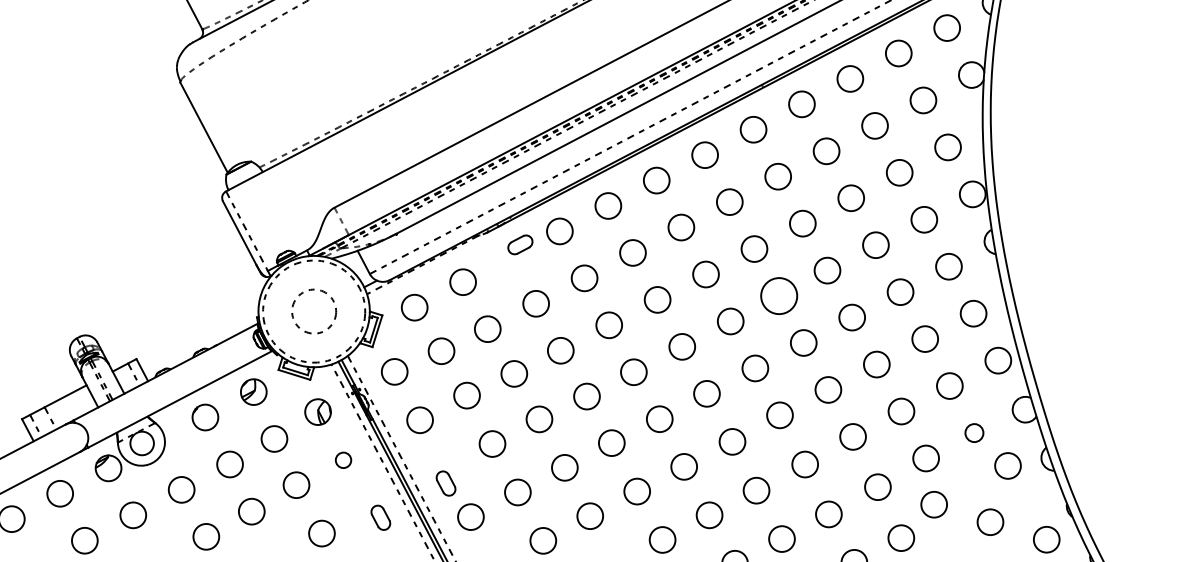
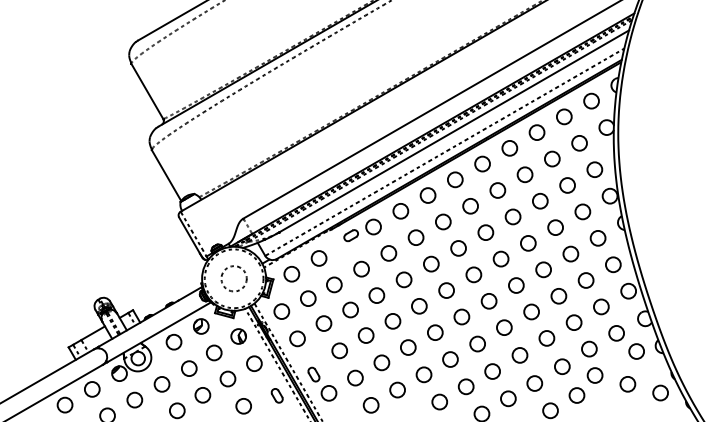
circle: (778, 294) -> (500, 258), size x0.71
circle: (974, 433) -> (616, 333), size x1.43
circle: (343, 460) -> (254, 363), size x1.67

